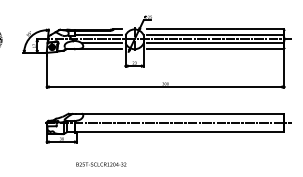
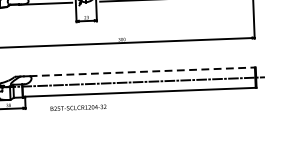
line: (183, 113) -> (143, 71), solid -> dashed
text: (101, 164) -> (78, 107), moved

